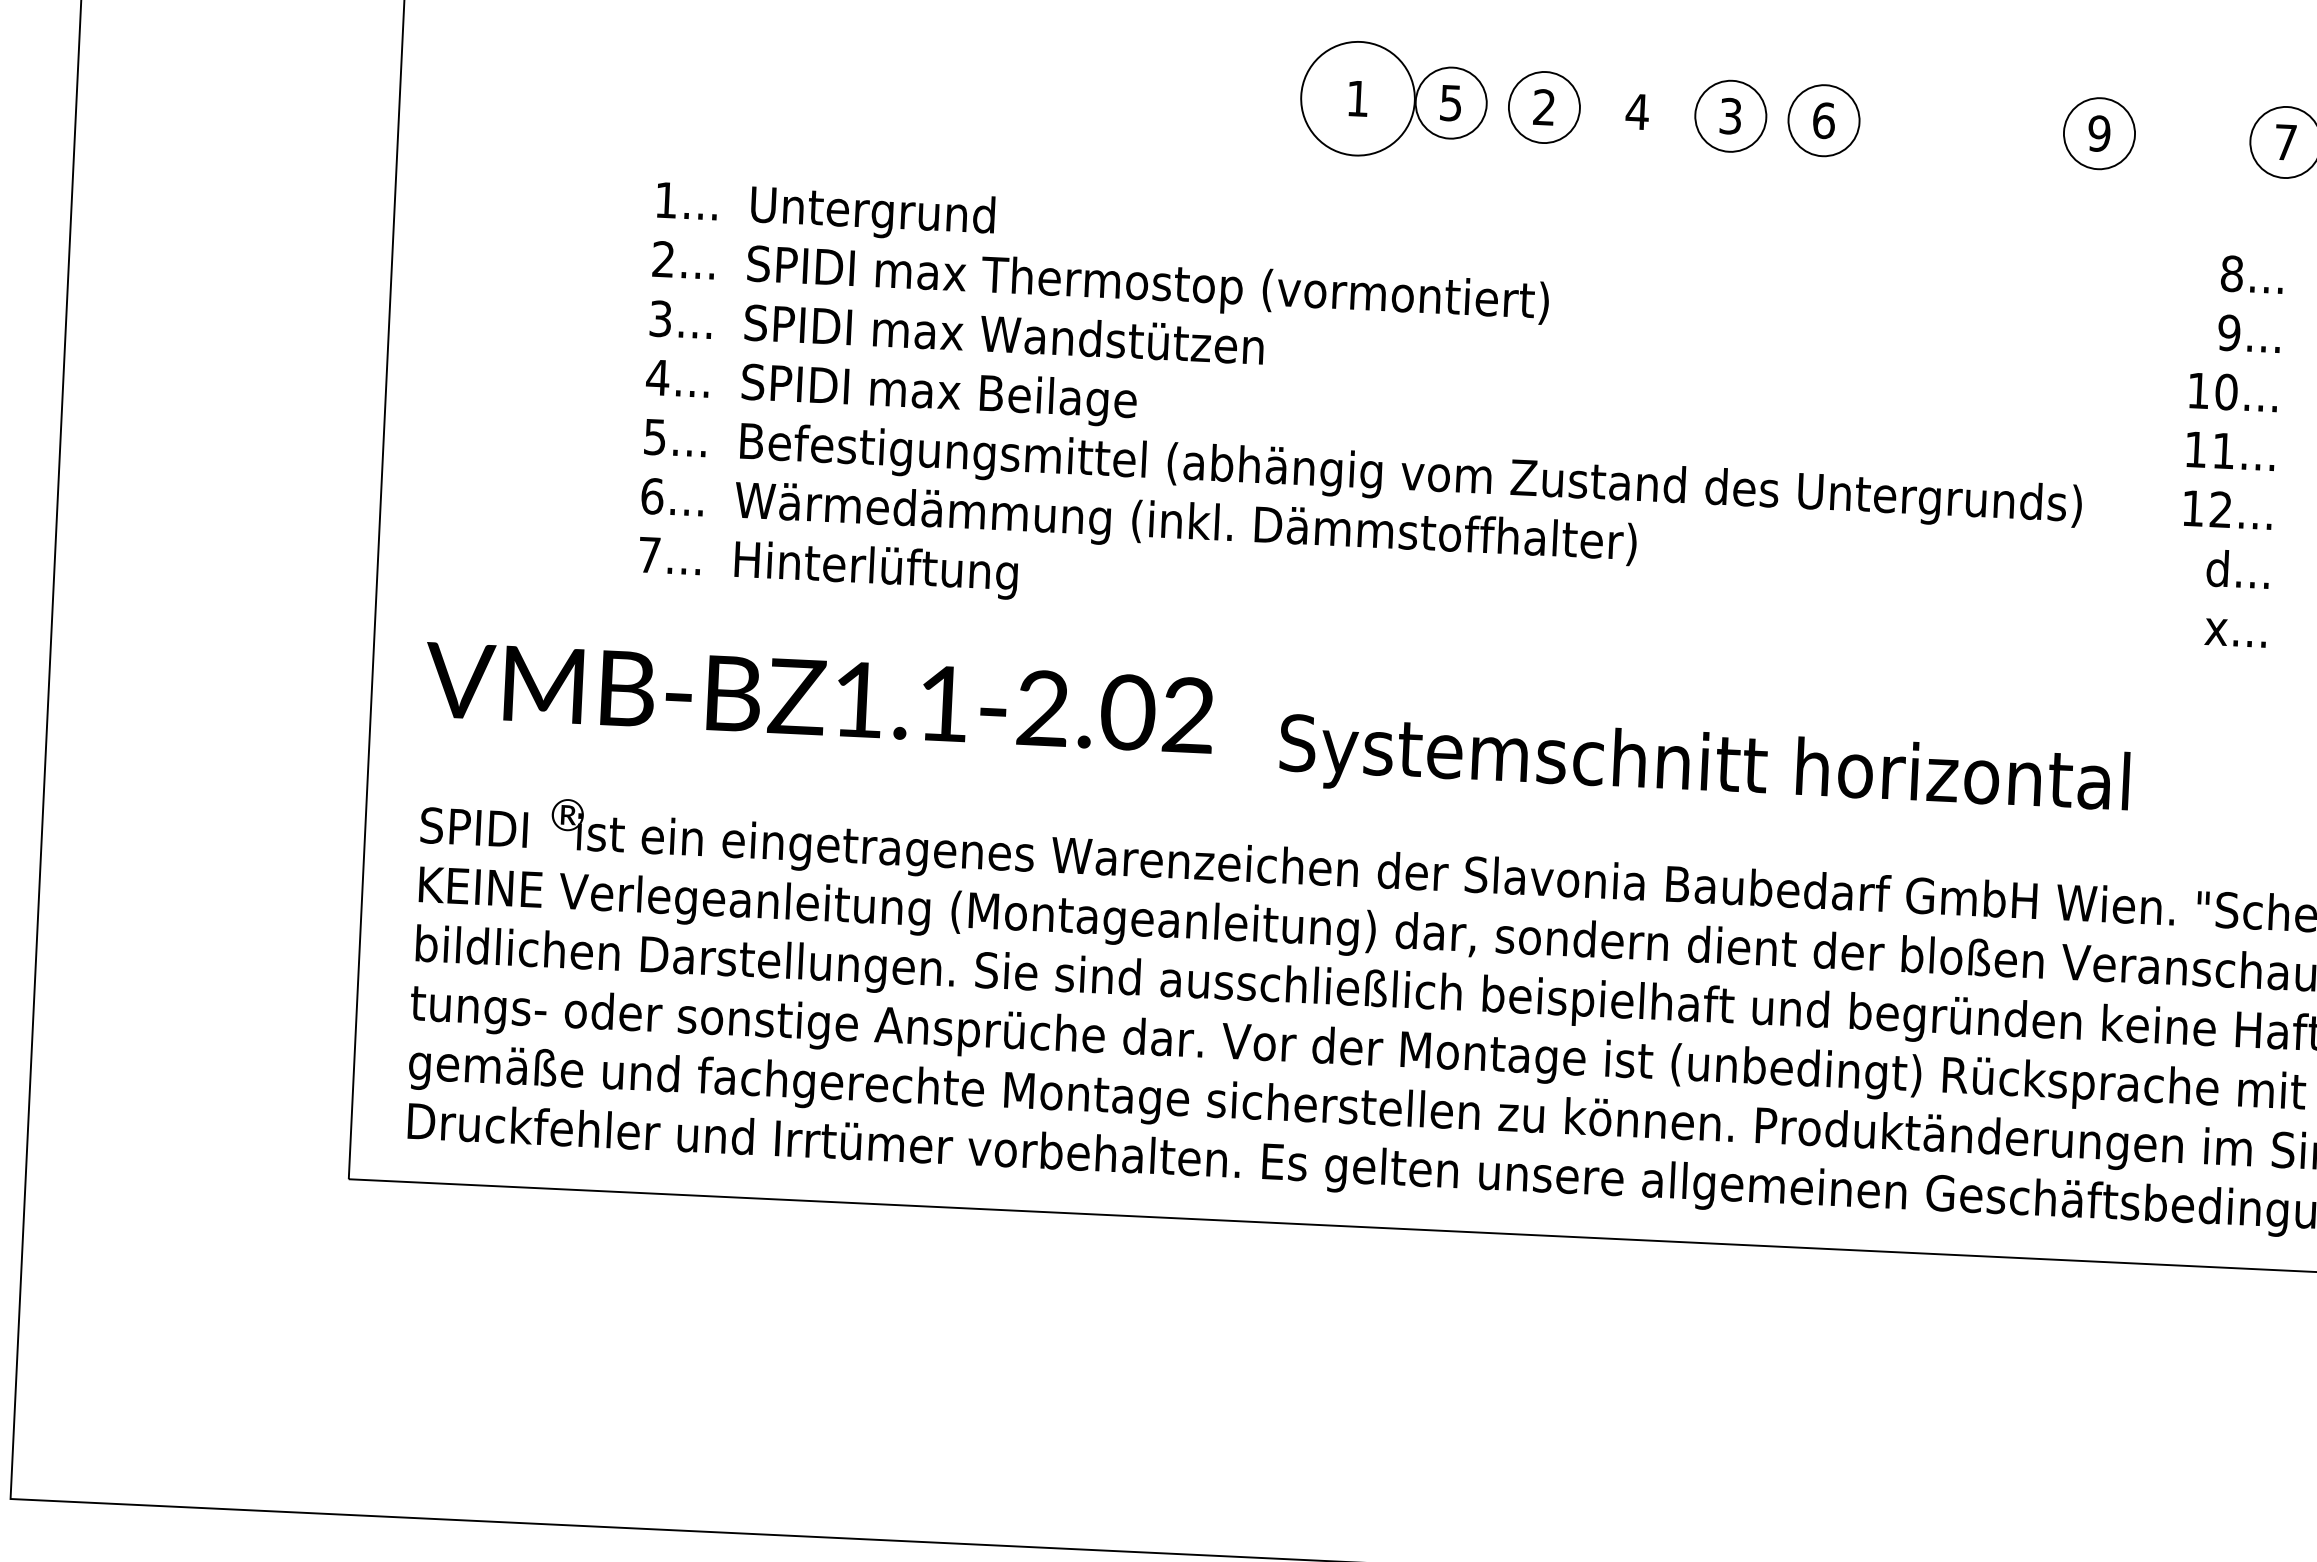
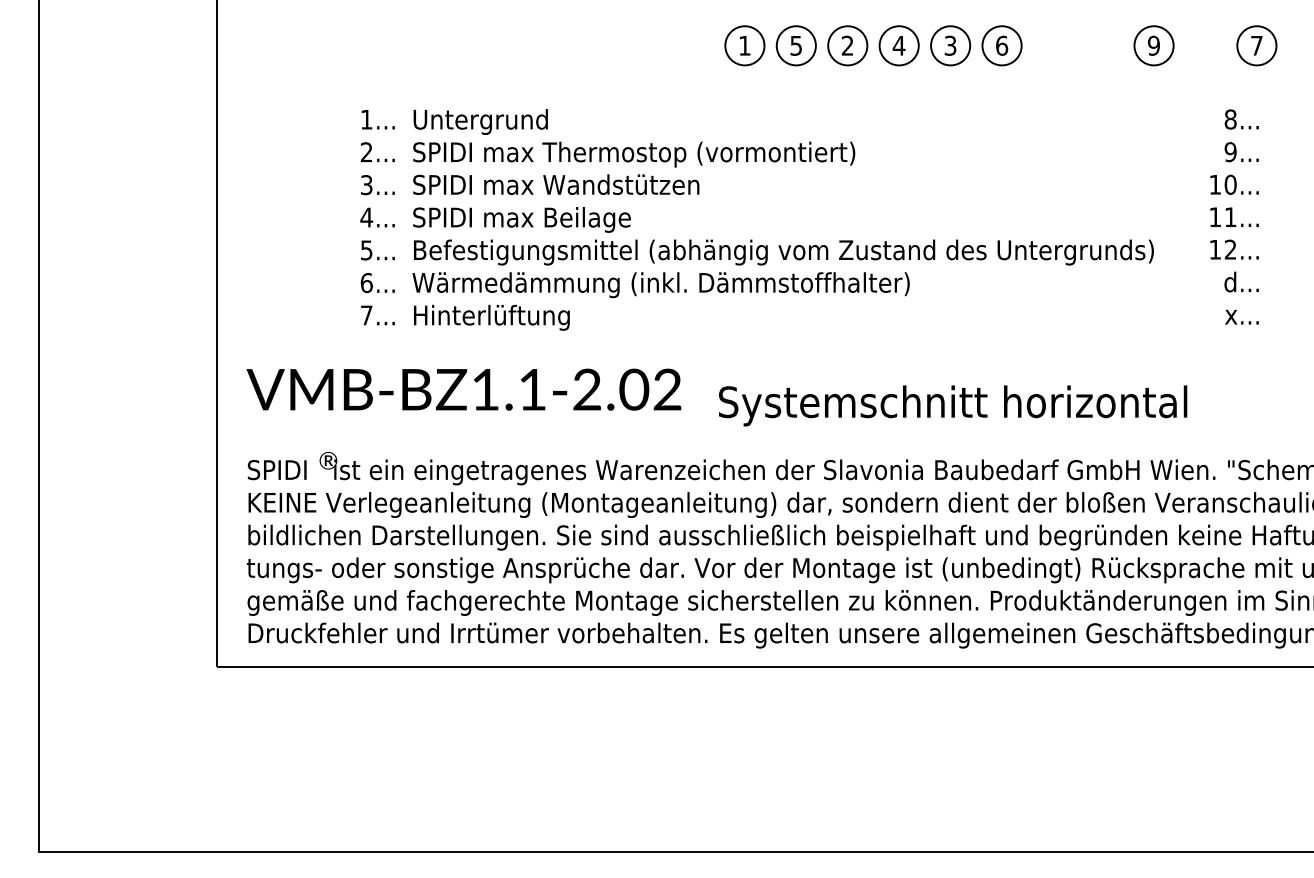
circle: (1357, 98) -> (744, 45), size x0.62
circle: (1636, 111) -> (898, 45), added

